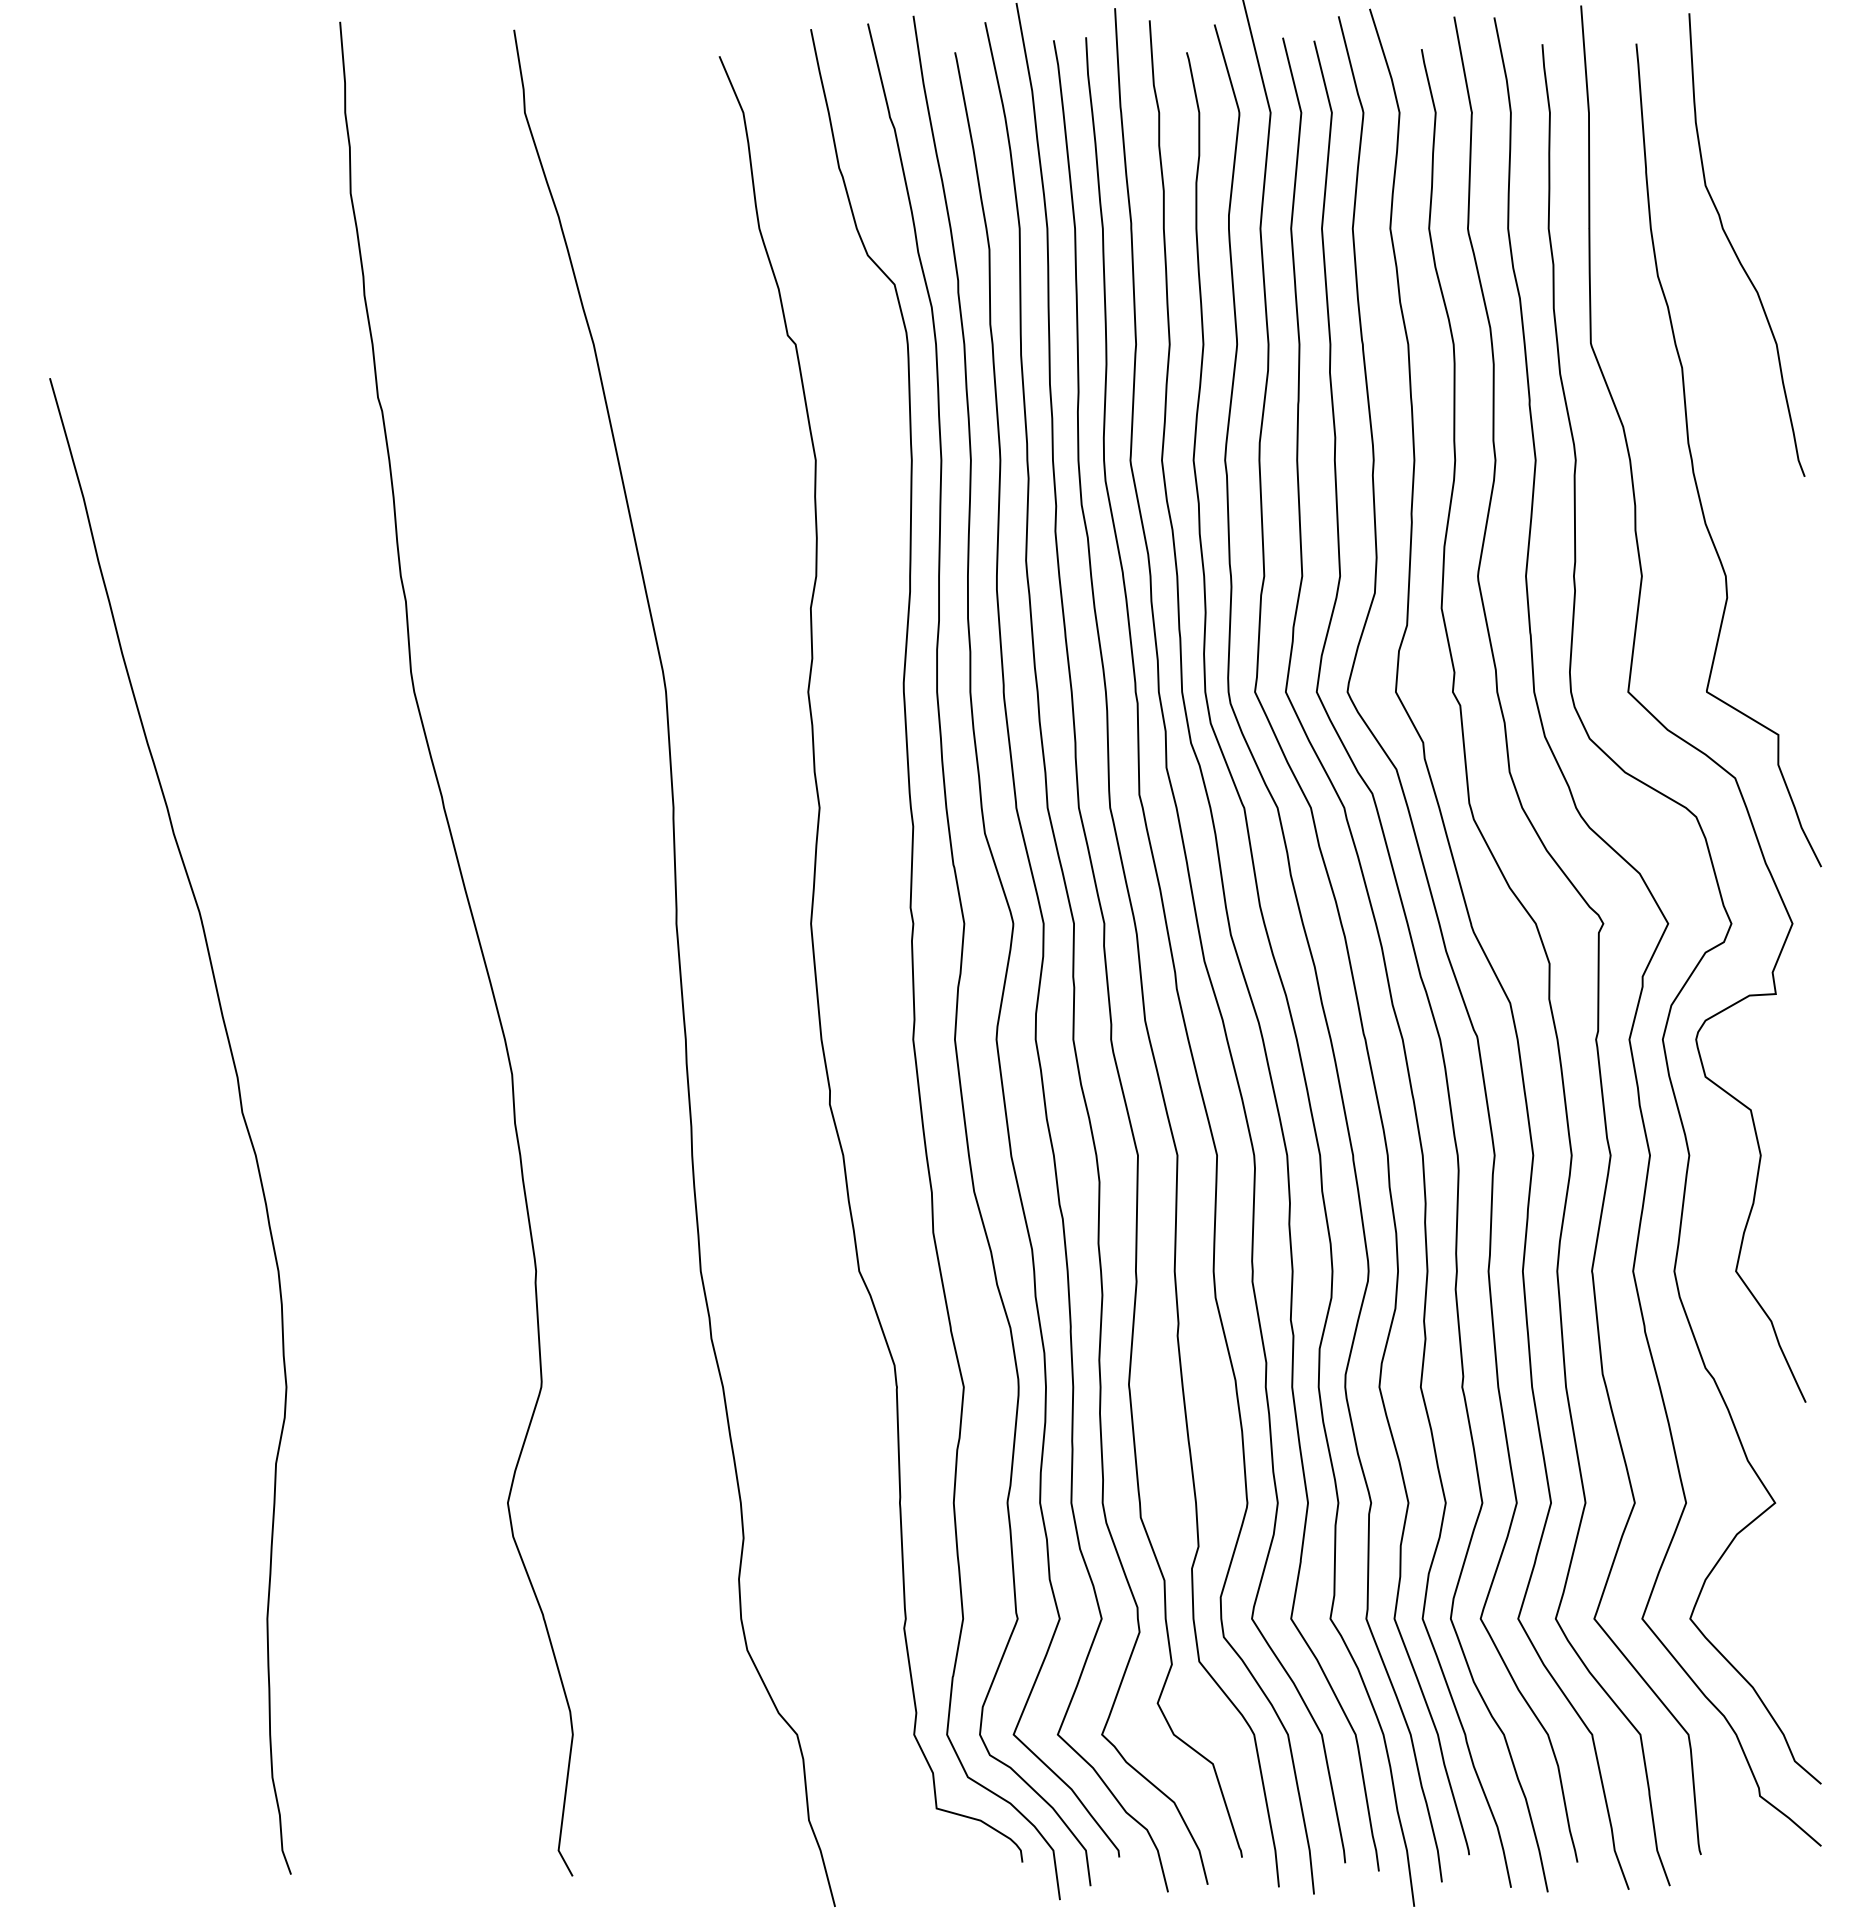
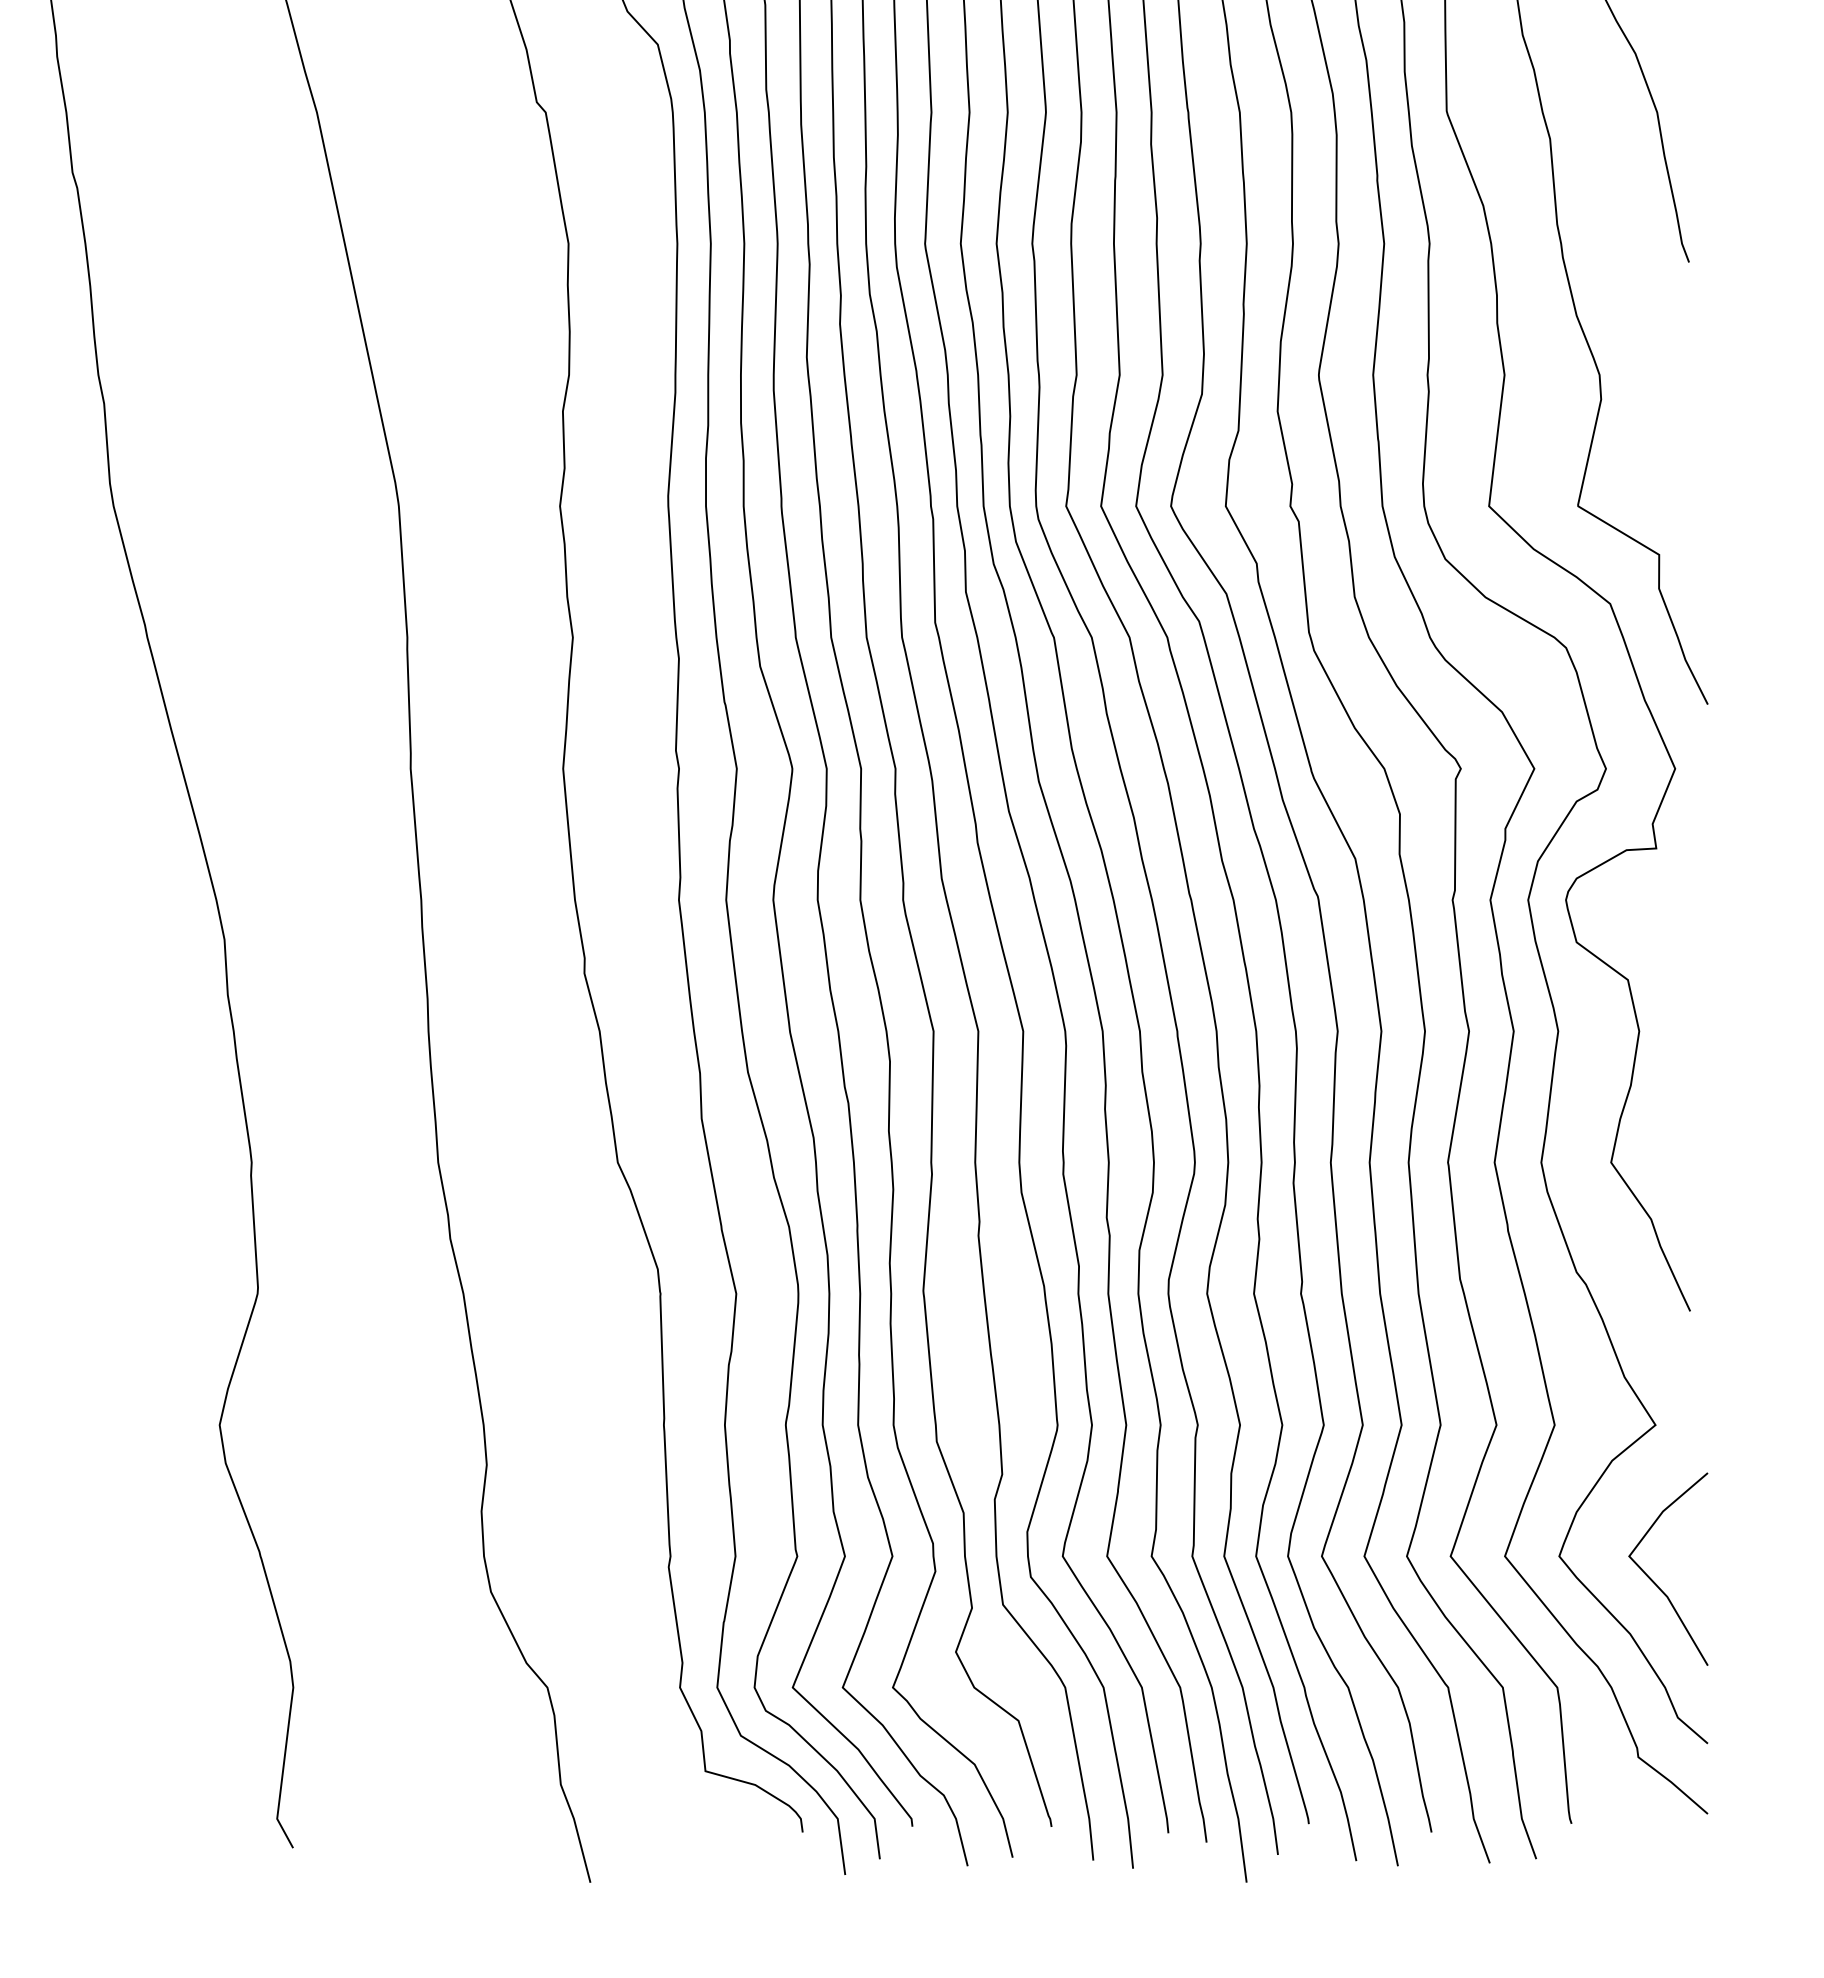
line: (1774, 1641) -> (1654, 1582), added

